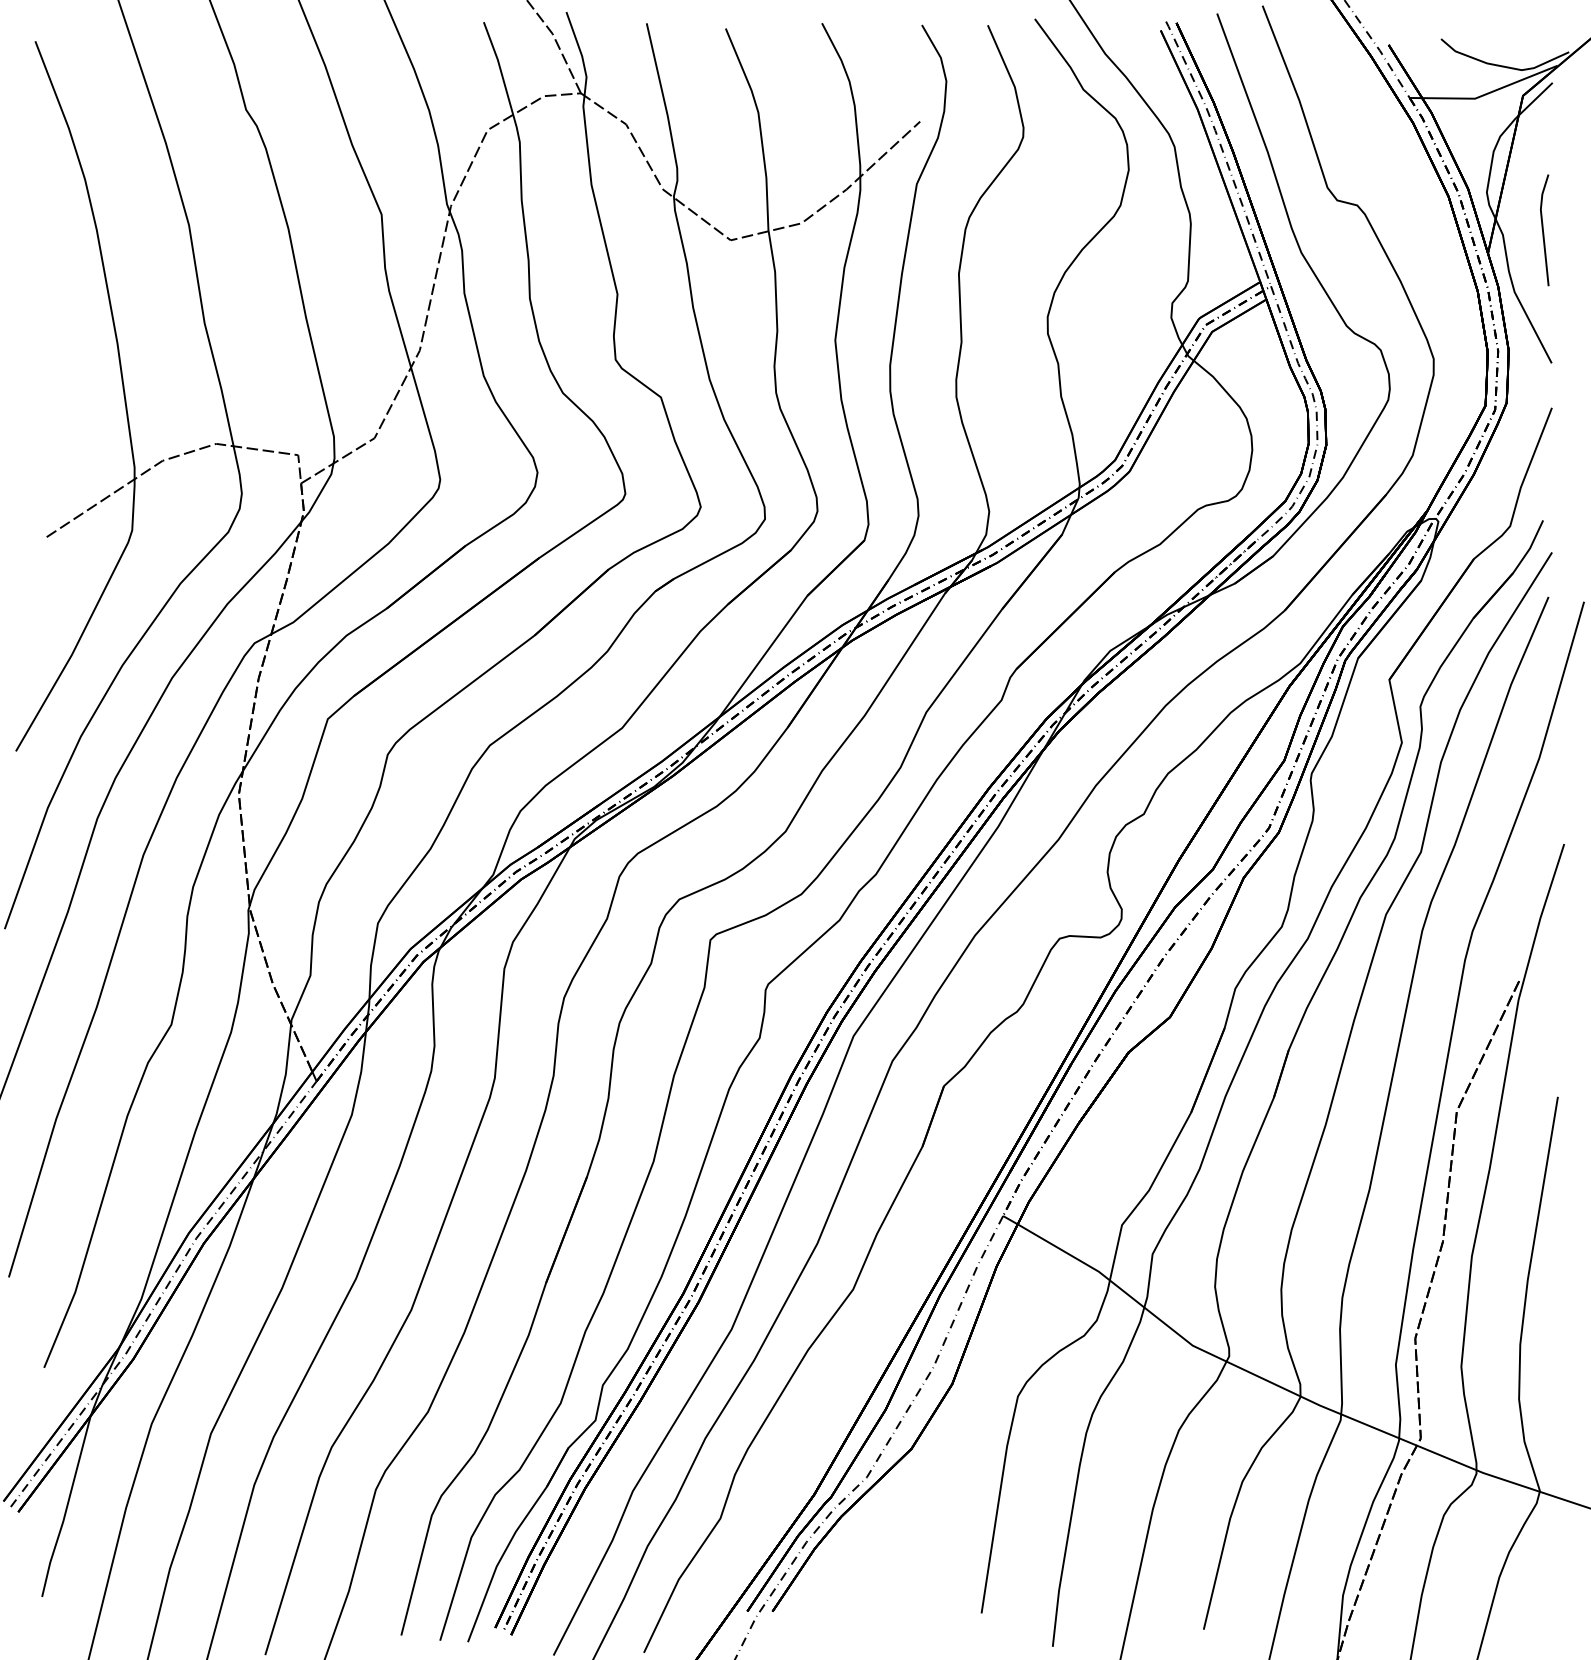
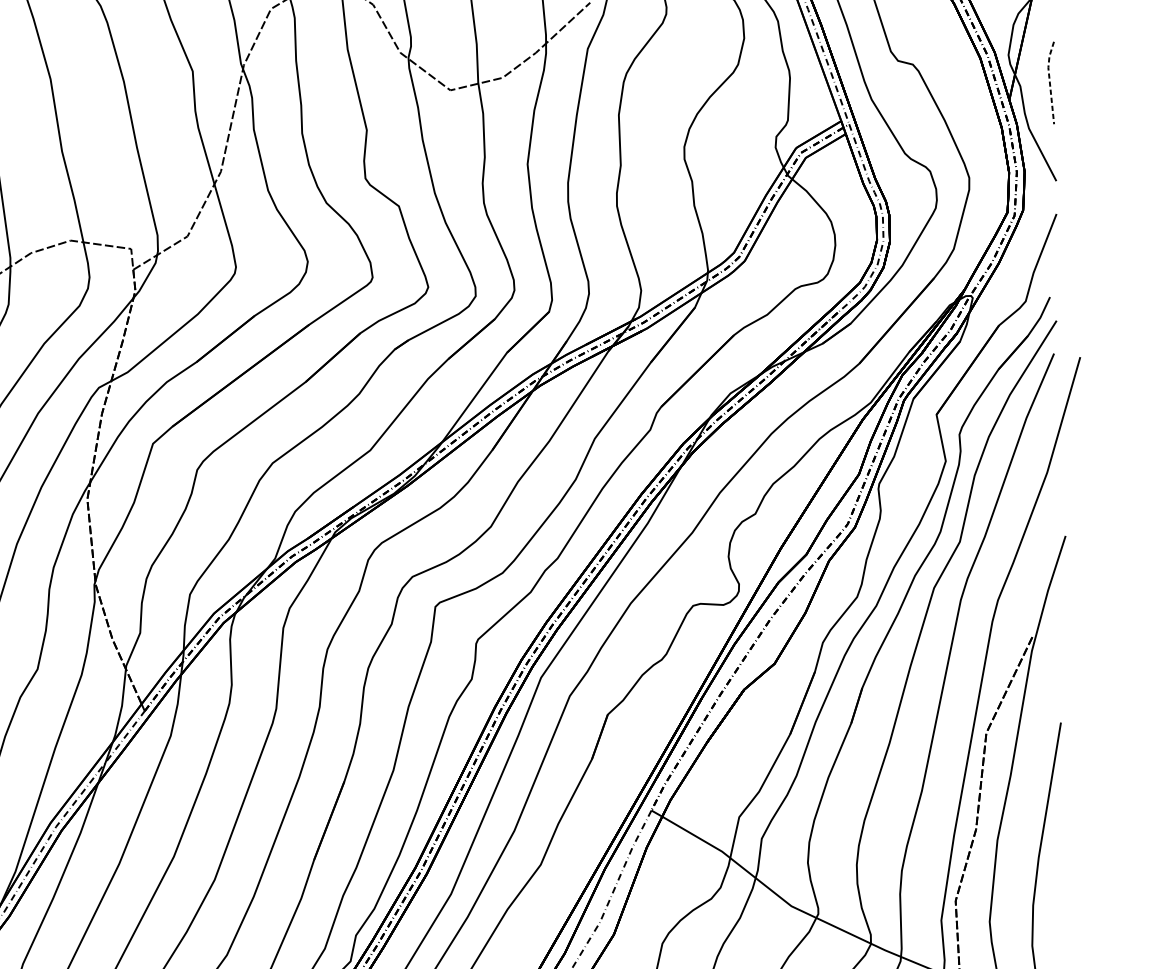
line: (1542, 228) -> (1049, 81), solid -> dashed

